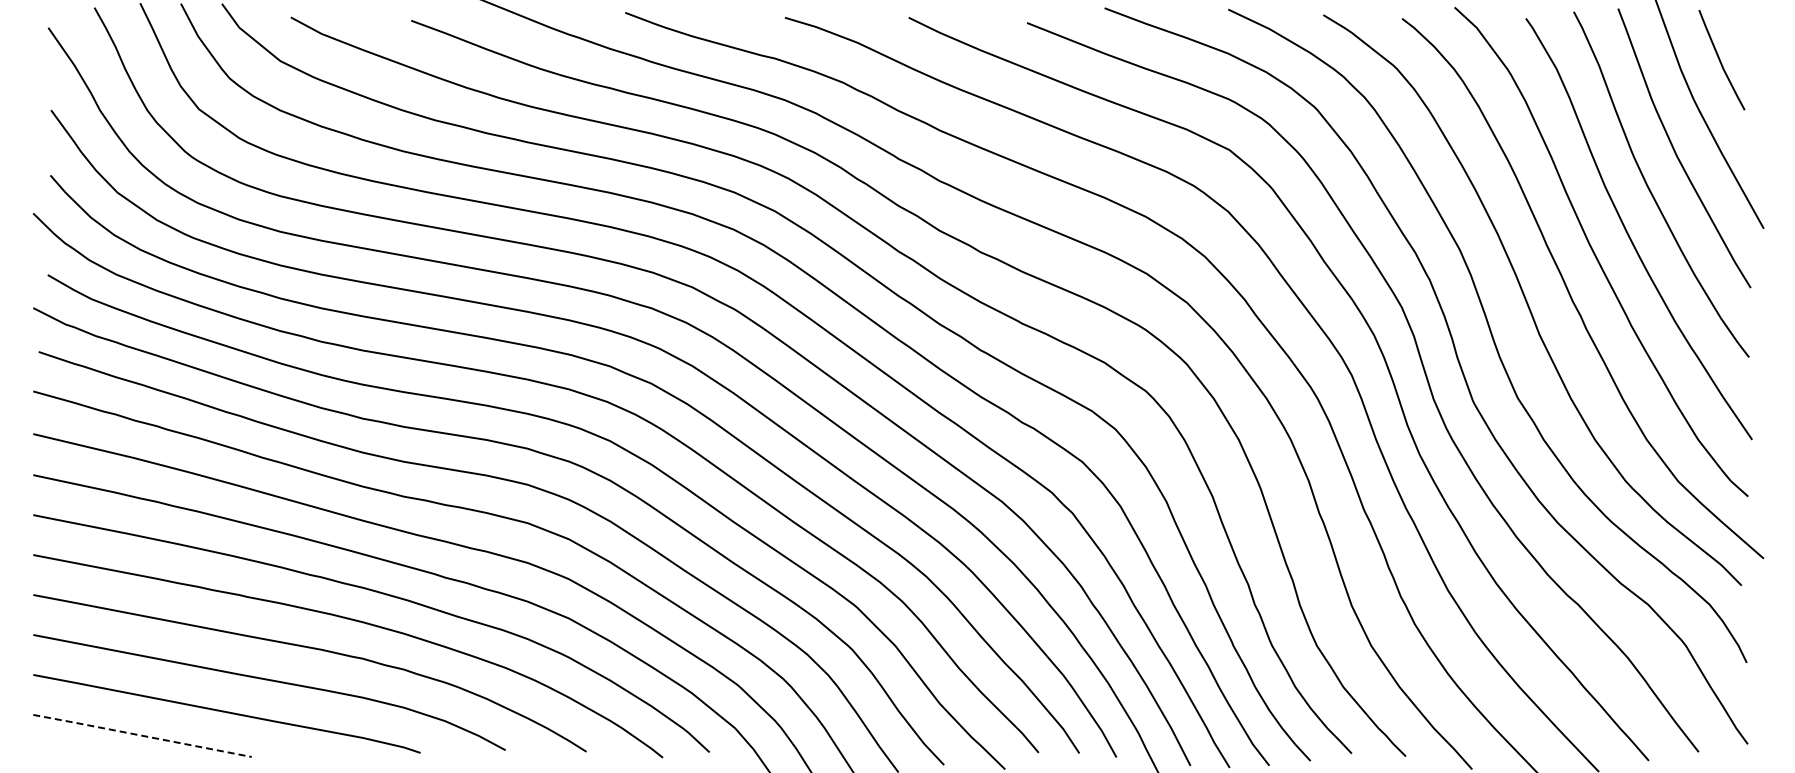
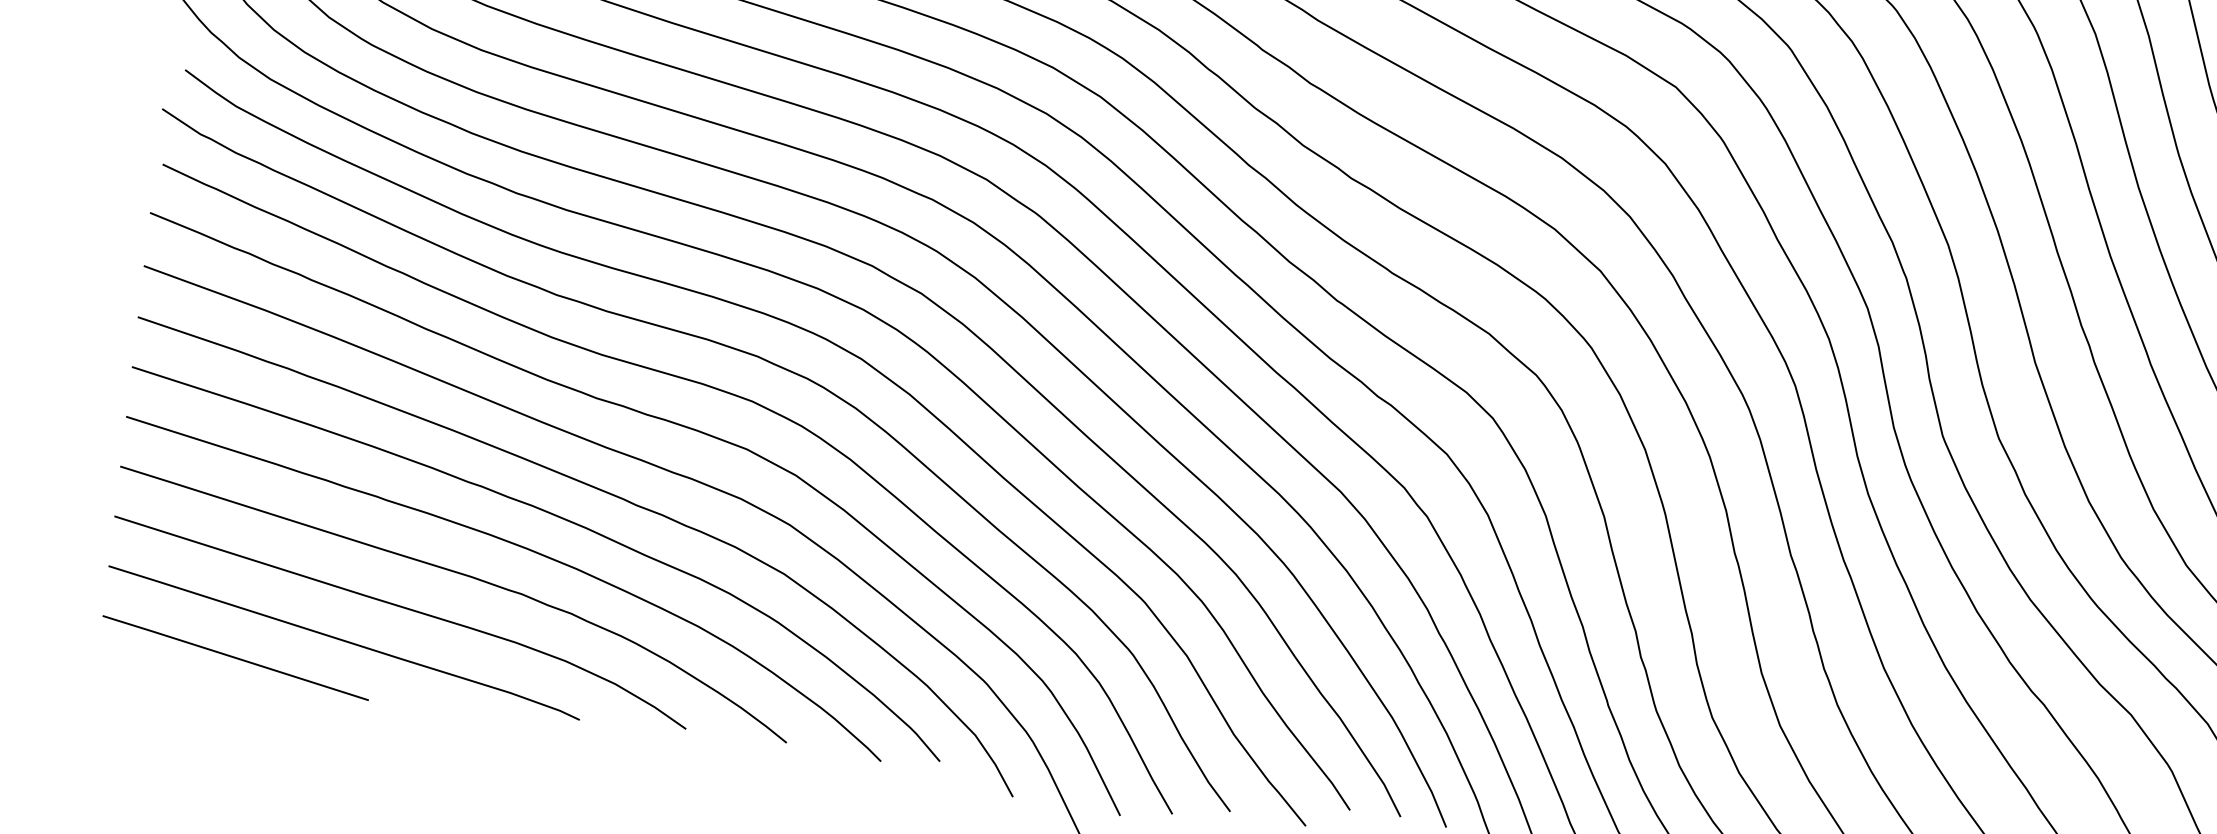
line: (142, 735) -> (235, 657), dashed -> solid

